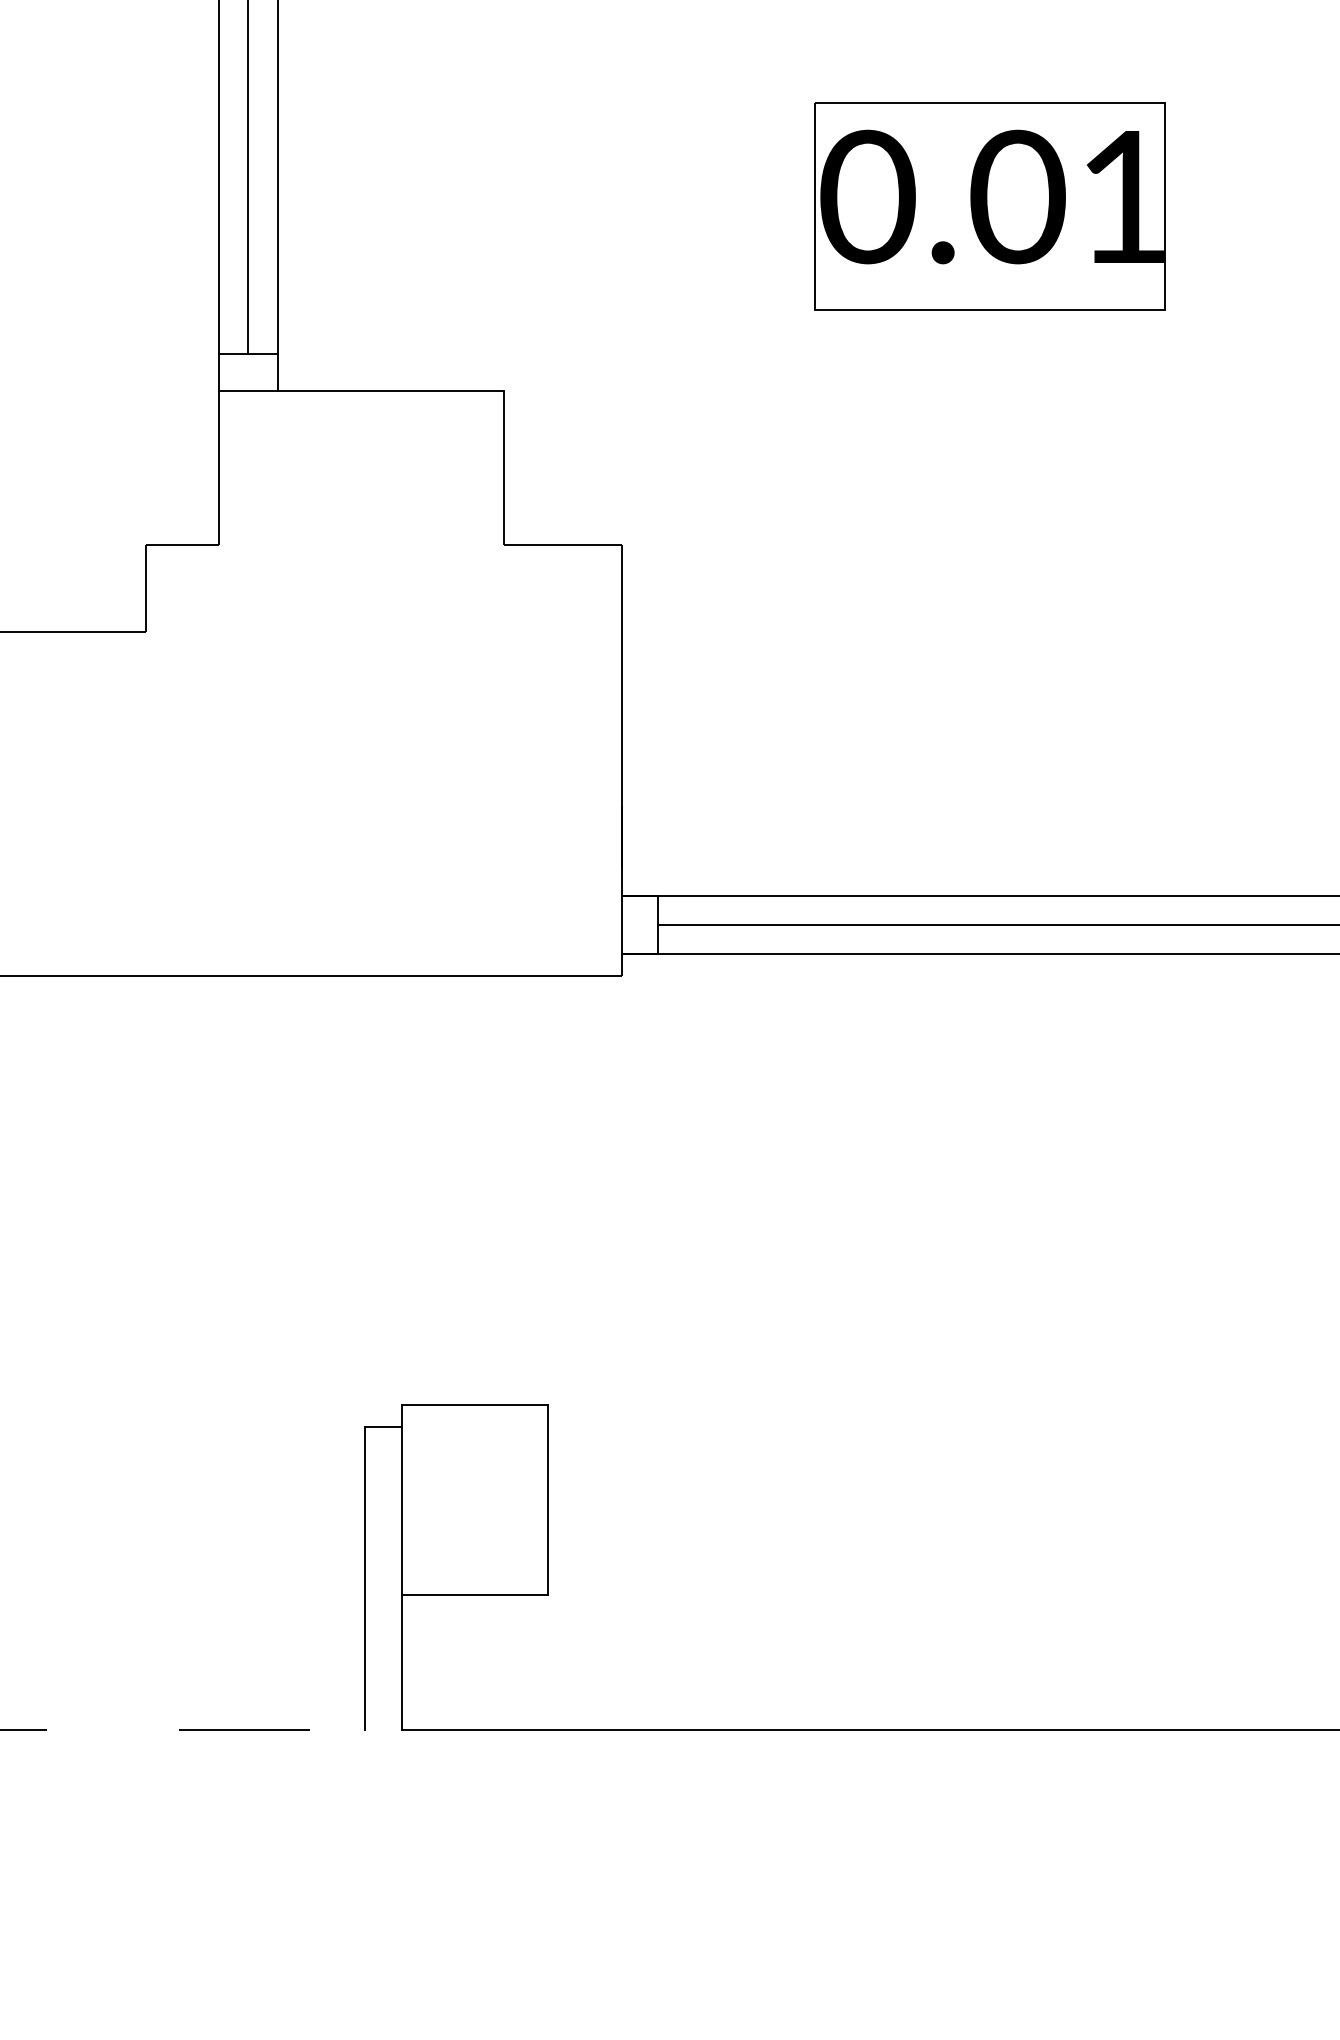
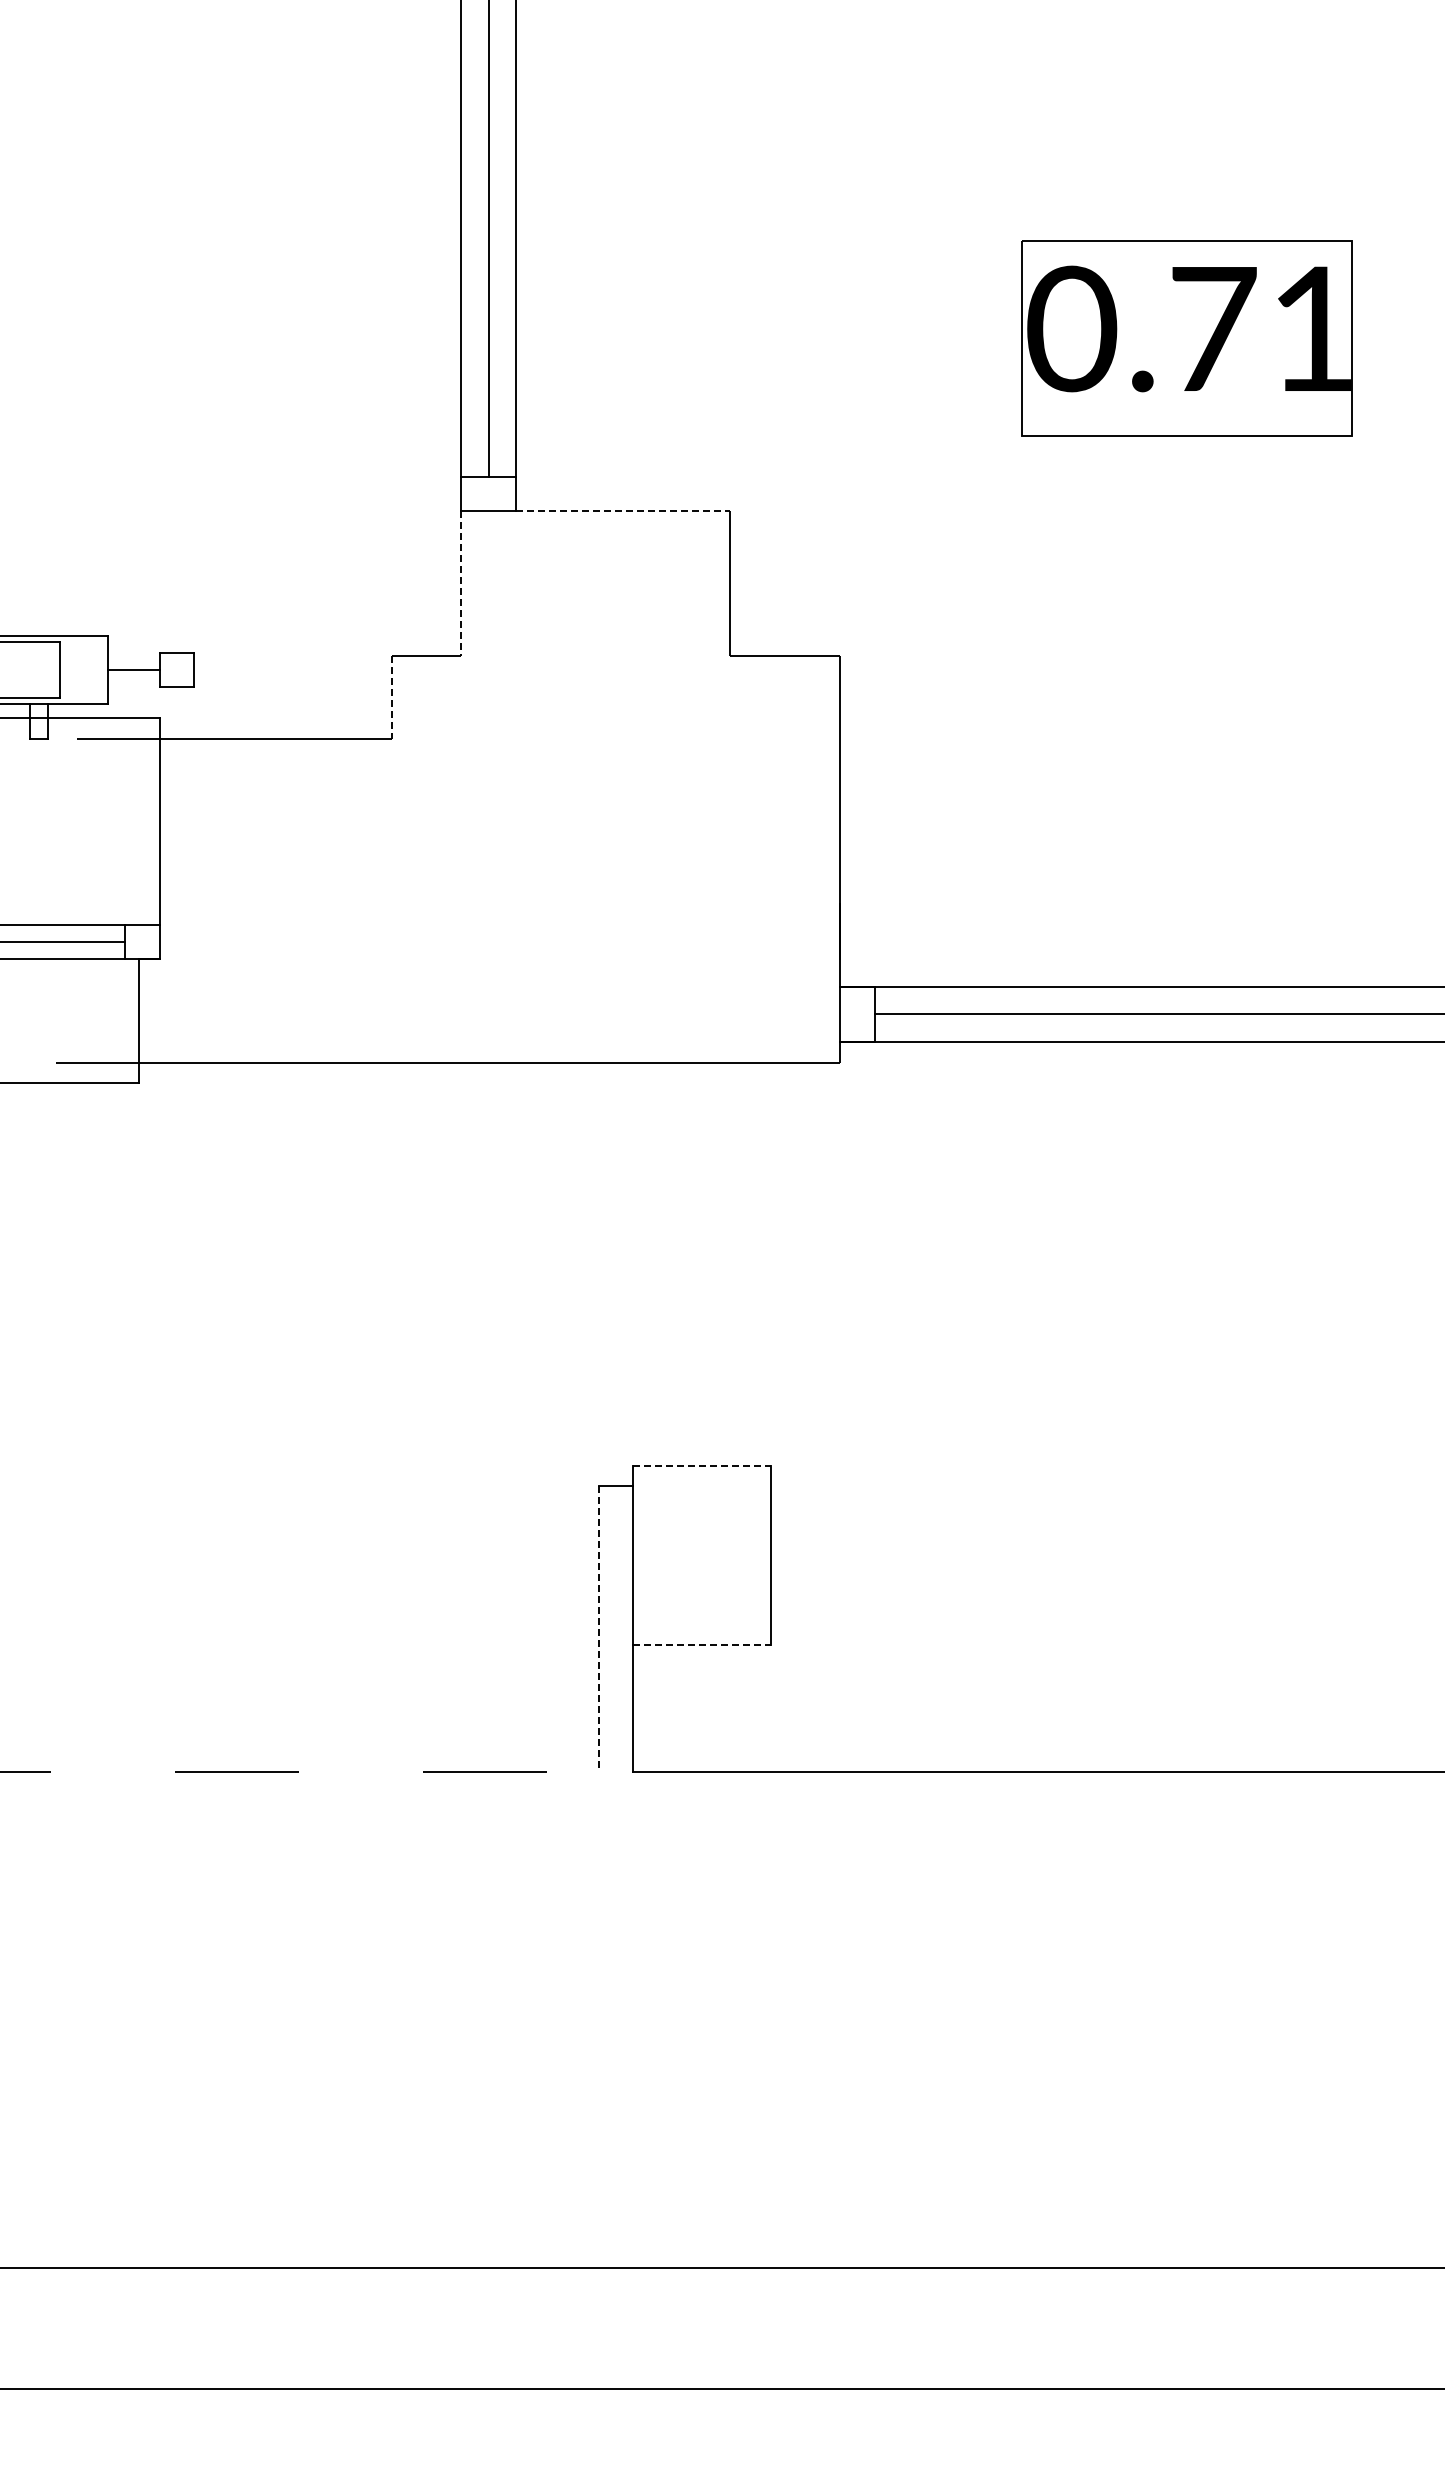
text: (1018, 196) -> (1213, 328), 0.01 -> 0.71
line: (391, 390) -> (623, 511), solid -> dashed
line: (219, 468) -> (461, 584), solid -> dashed
line: (146, 589) -> (392, 698), solid -> dashed
line: (475, 1404) -> (702, 1465), solid -> dashed
line: (364, 1578) -> (598, 1629), solid -> dashed
line: (475, 1594) -> (702, 1644), solid -> dashed

